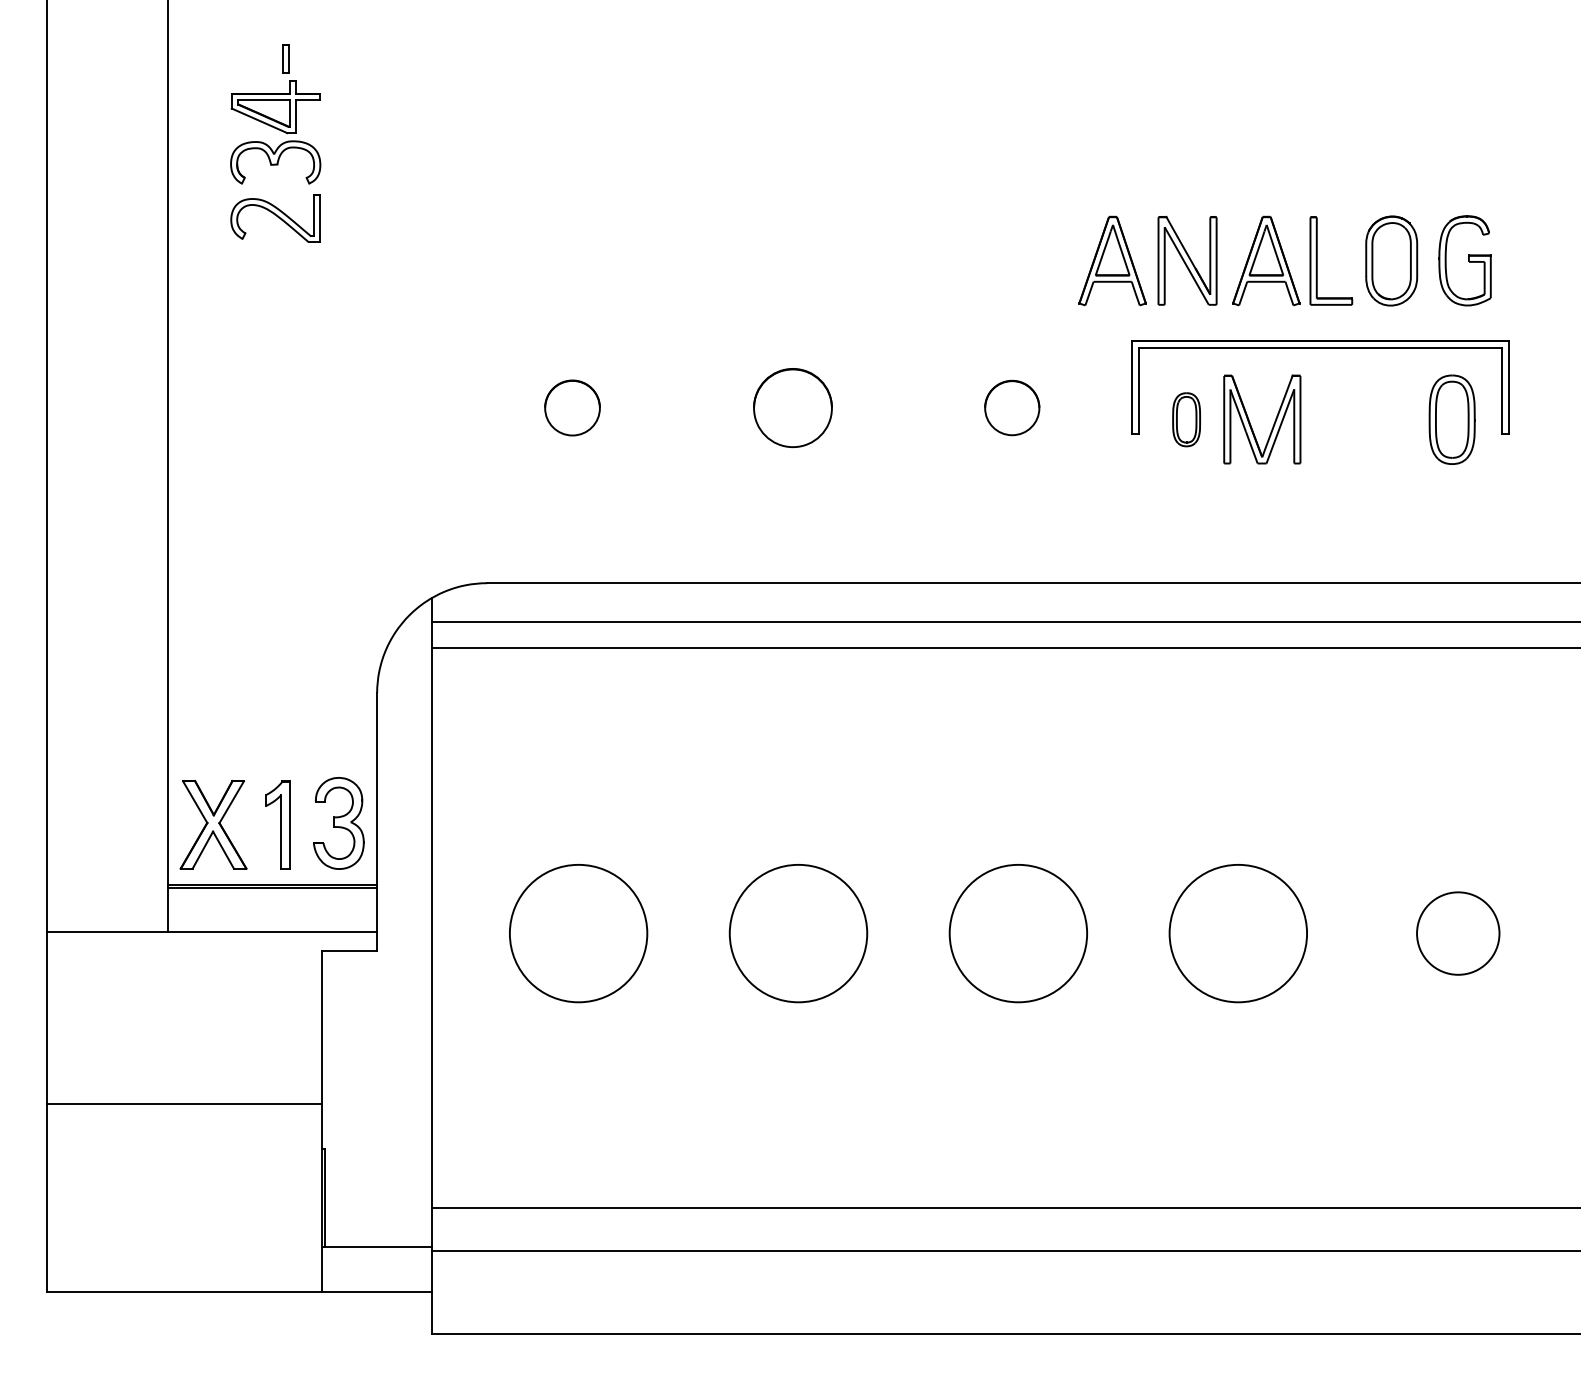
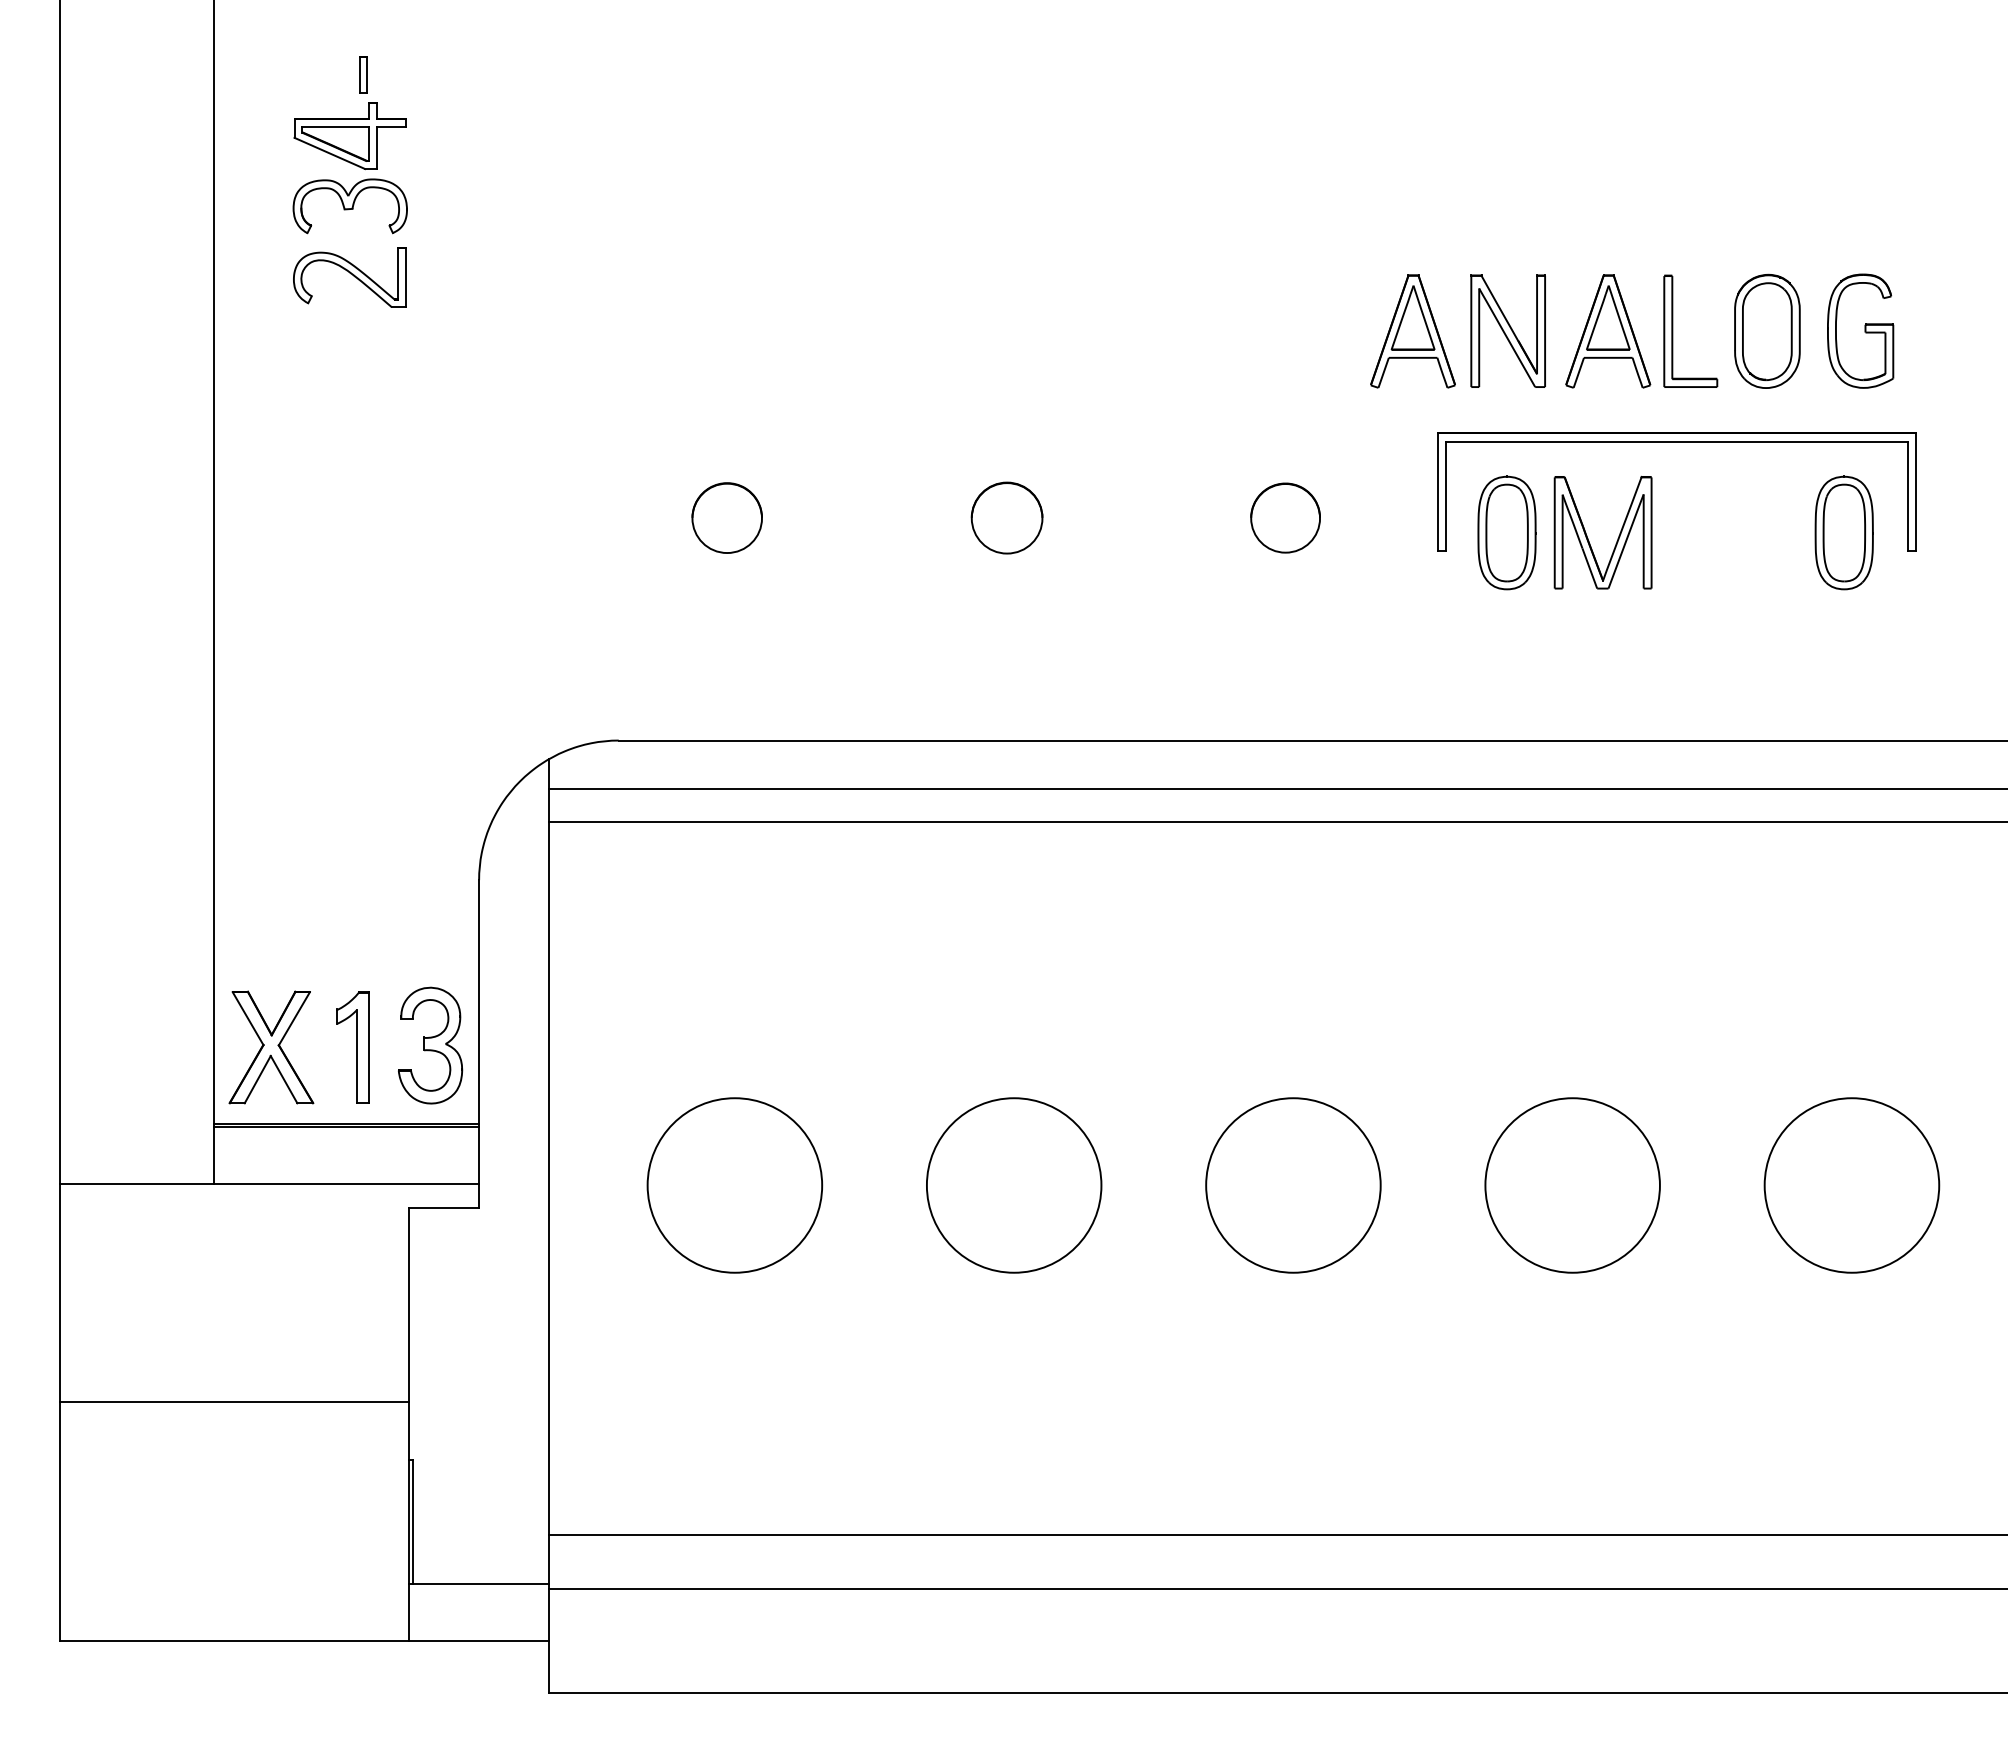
part: (792, 407) -> (1006, 517), size x0.71
part: (1186, 419) -> (1506, 532), size x1.67
circle: (1457, 933) -> (1851, 1185), size x1.67

